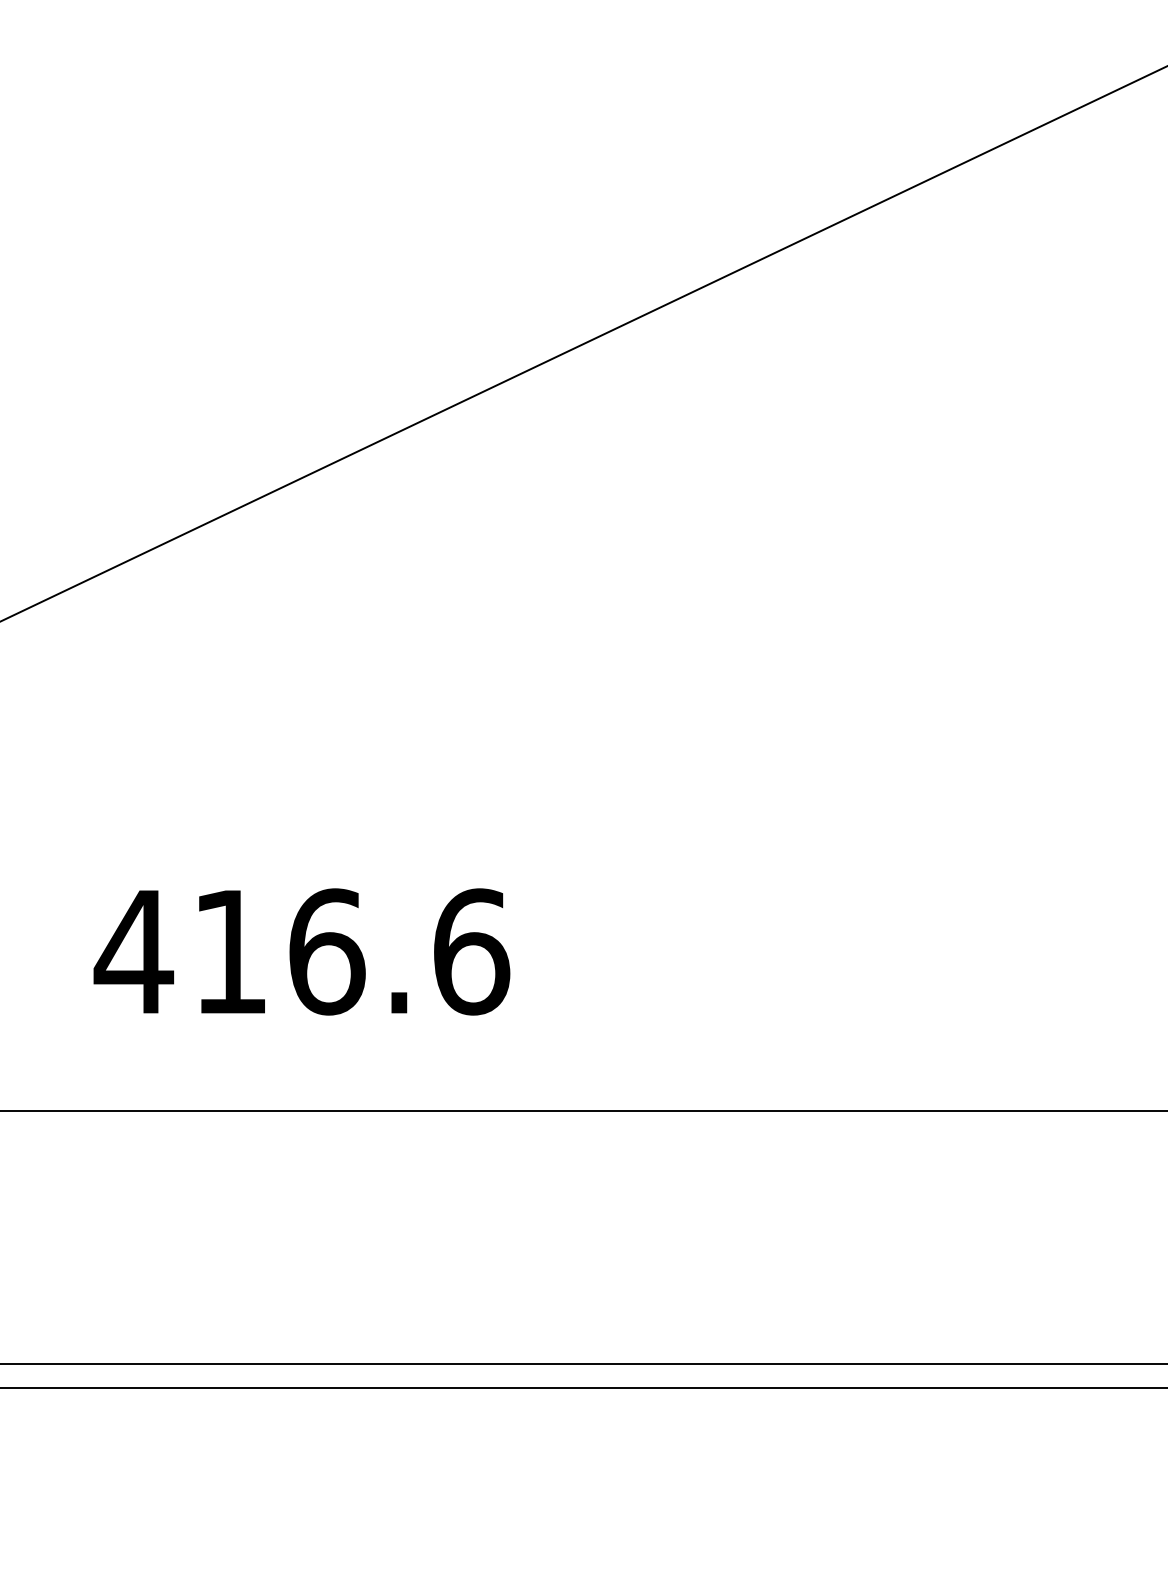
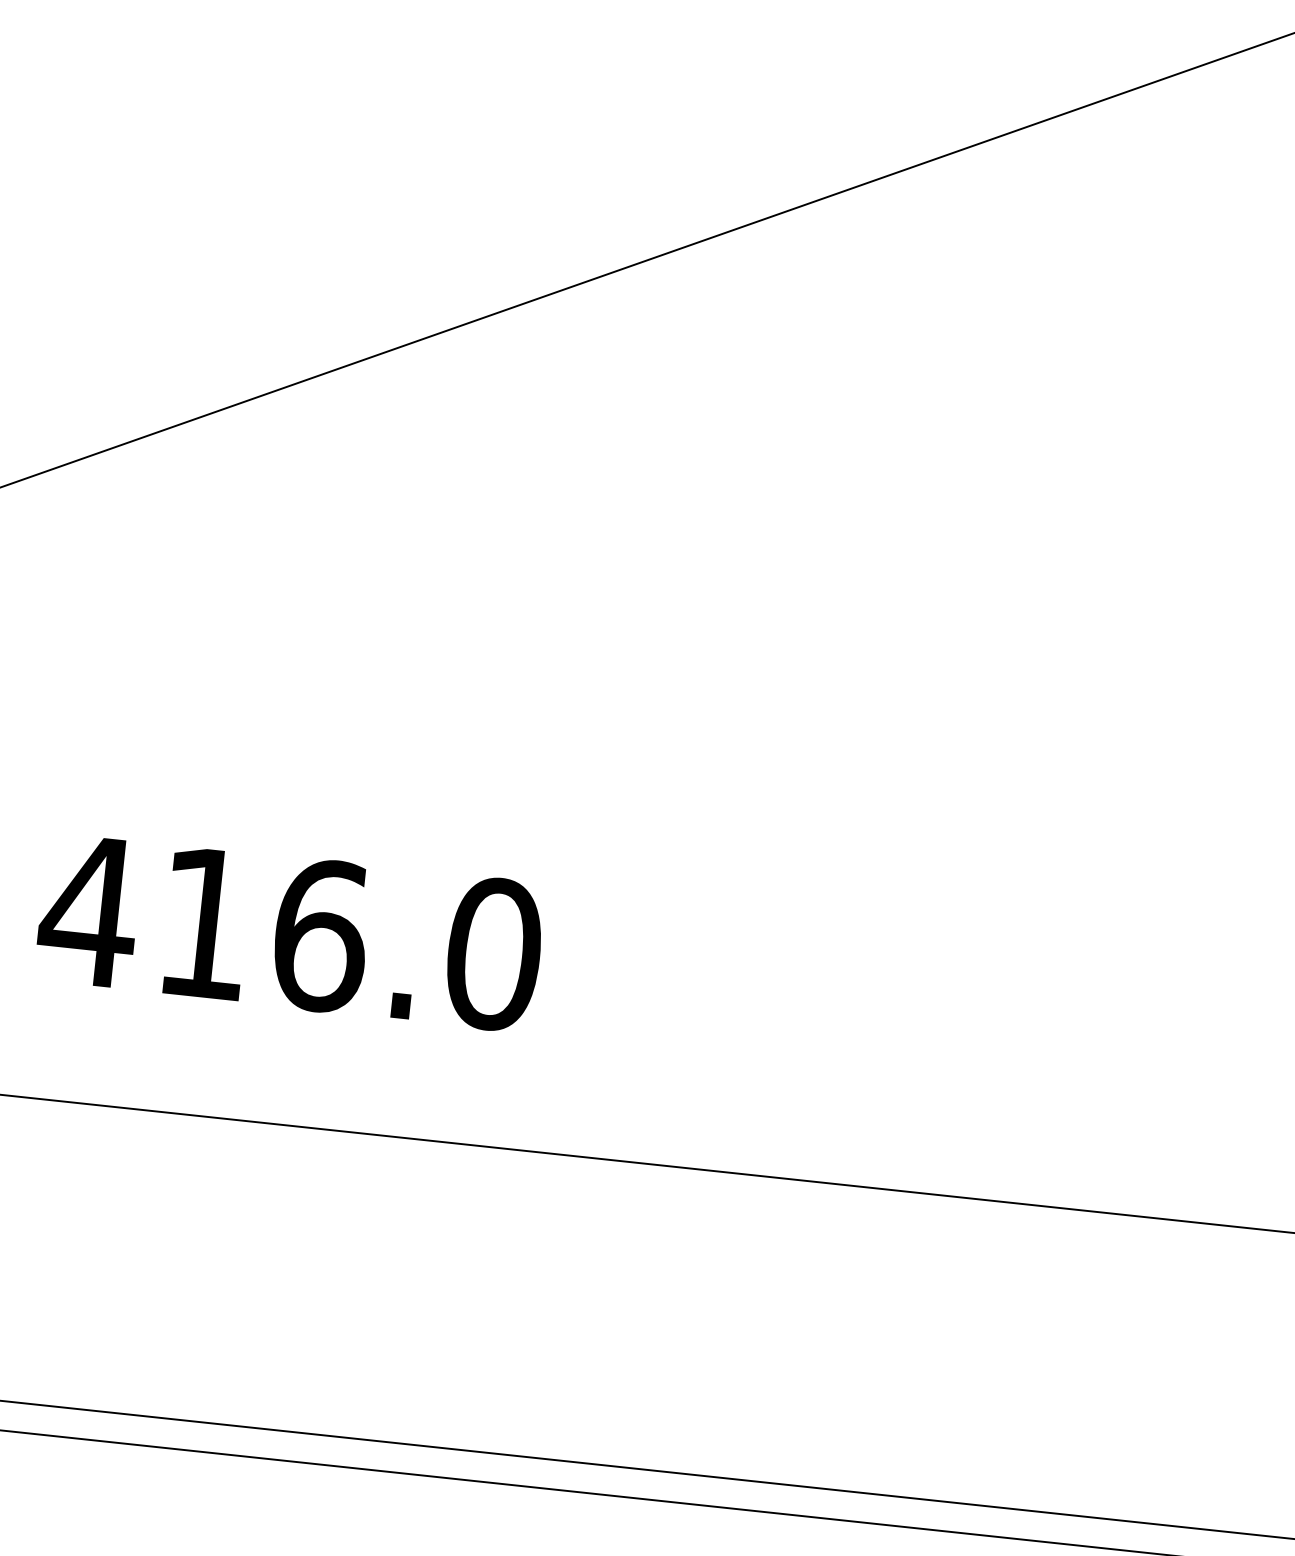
text: (471, 951) -> (494, 953), 416.6 -> 416.0

